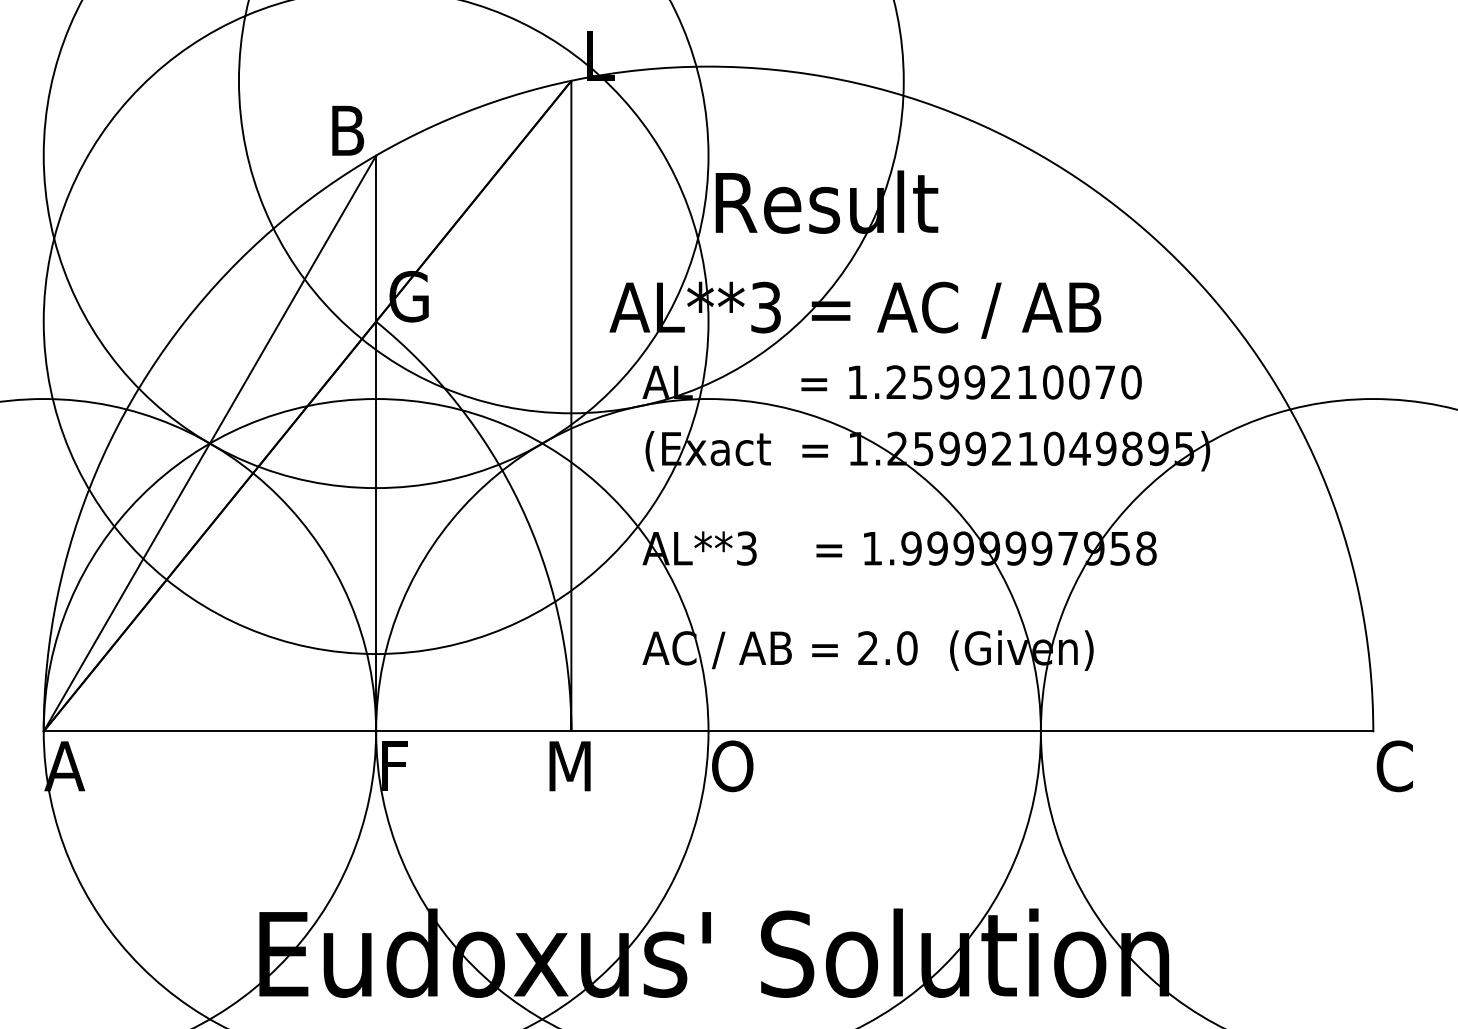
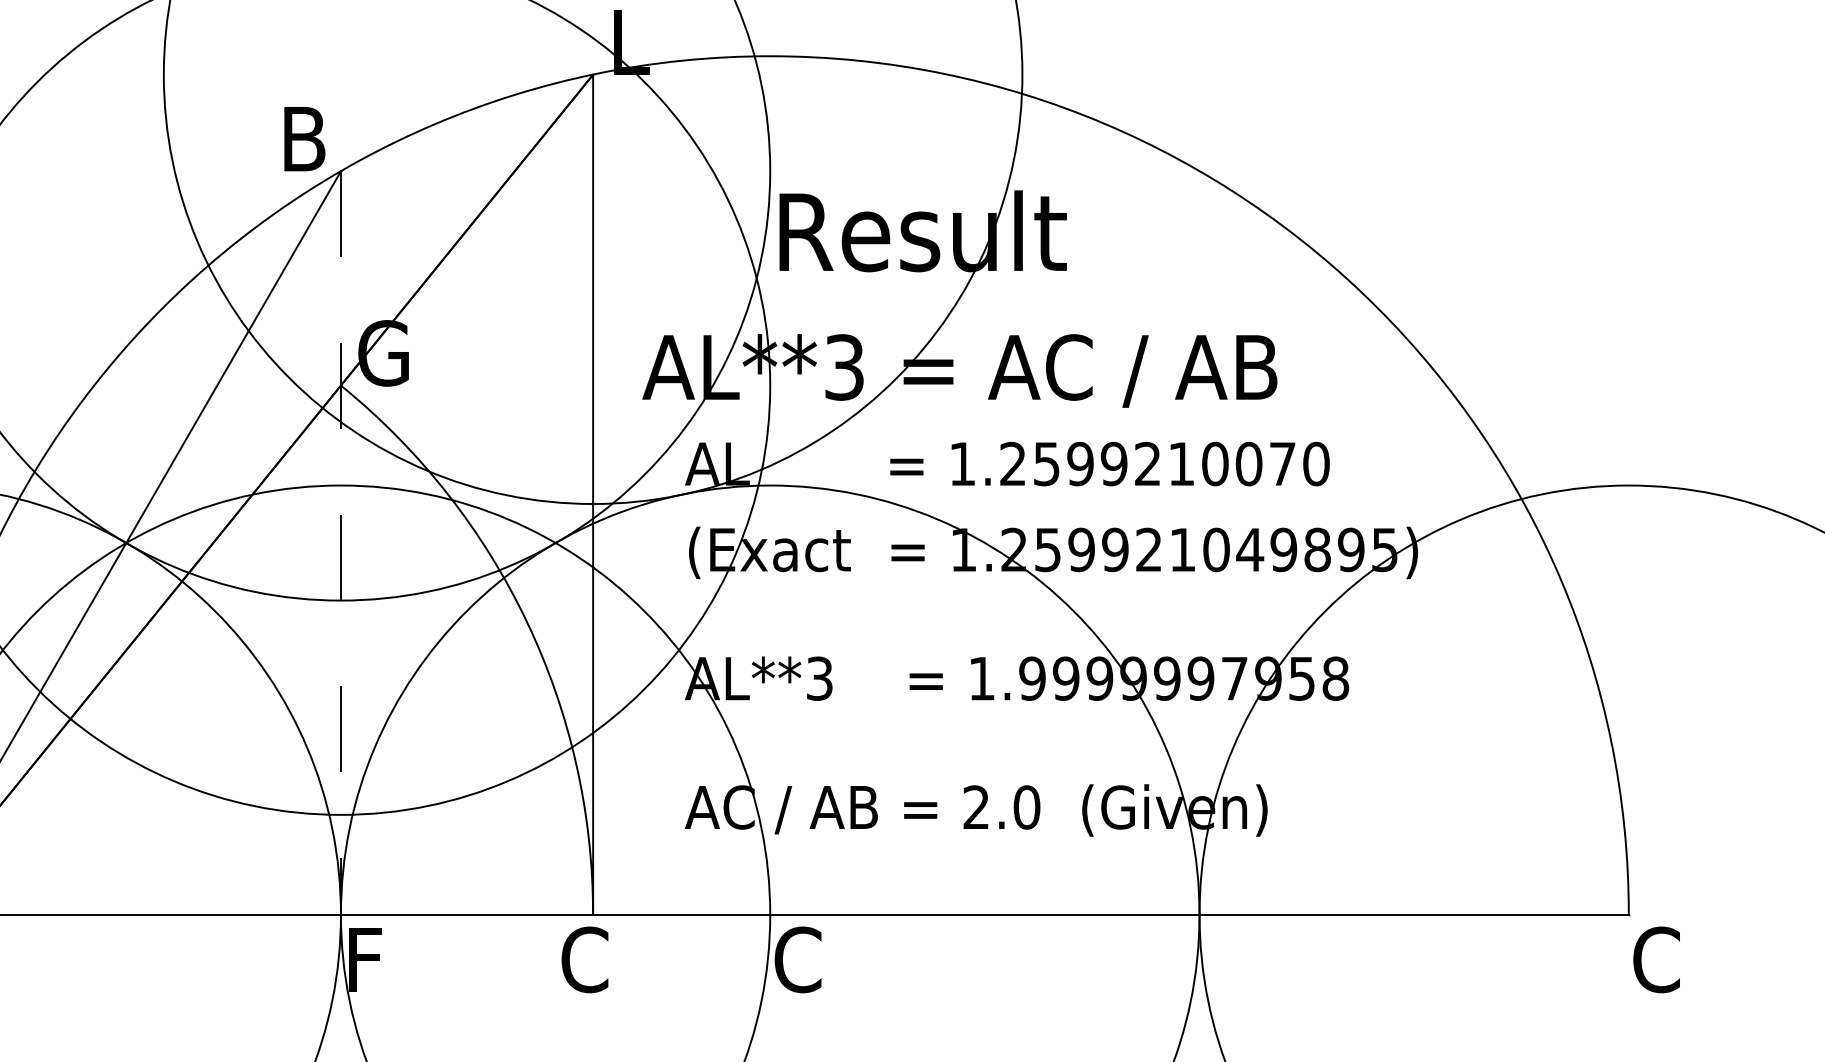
line: (376, 443) -> (341, 542), solid -> dashed
text: (568, 766) -> (589, 960), M -> C
text: (735, 766) -> (805, 960), O -> C

